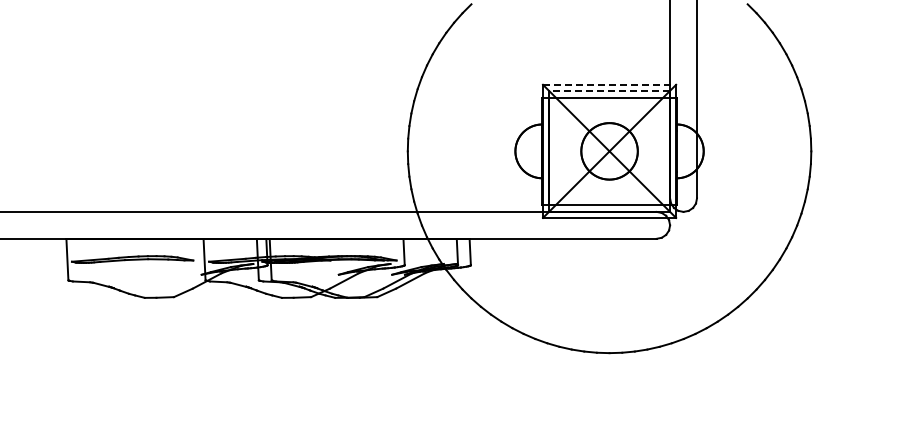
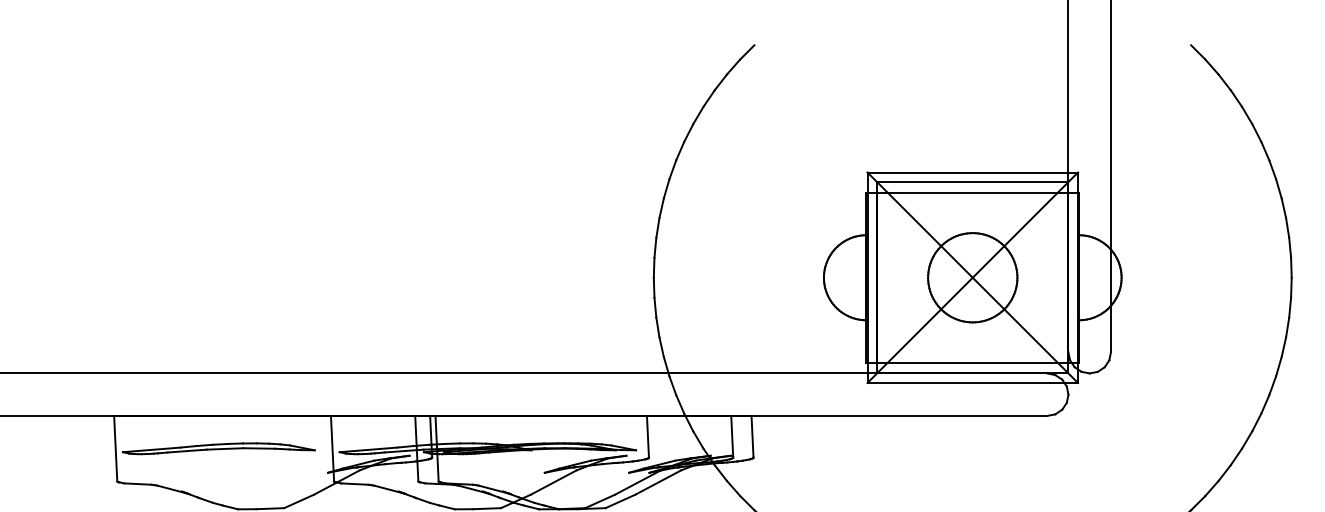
line: (609, 84) -> (972, 172), dashed -> solid
line: (609, 90) -> (972, 181), dashed -> solid

